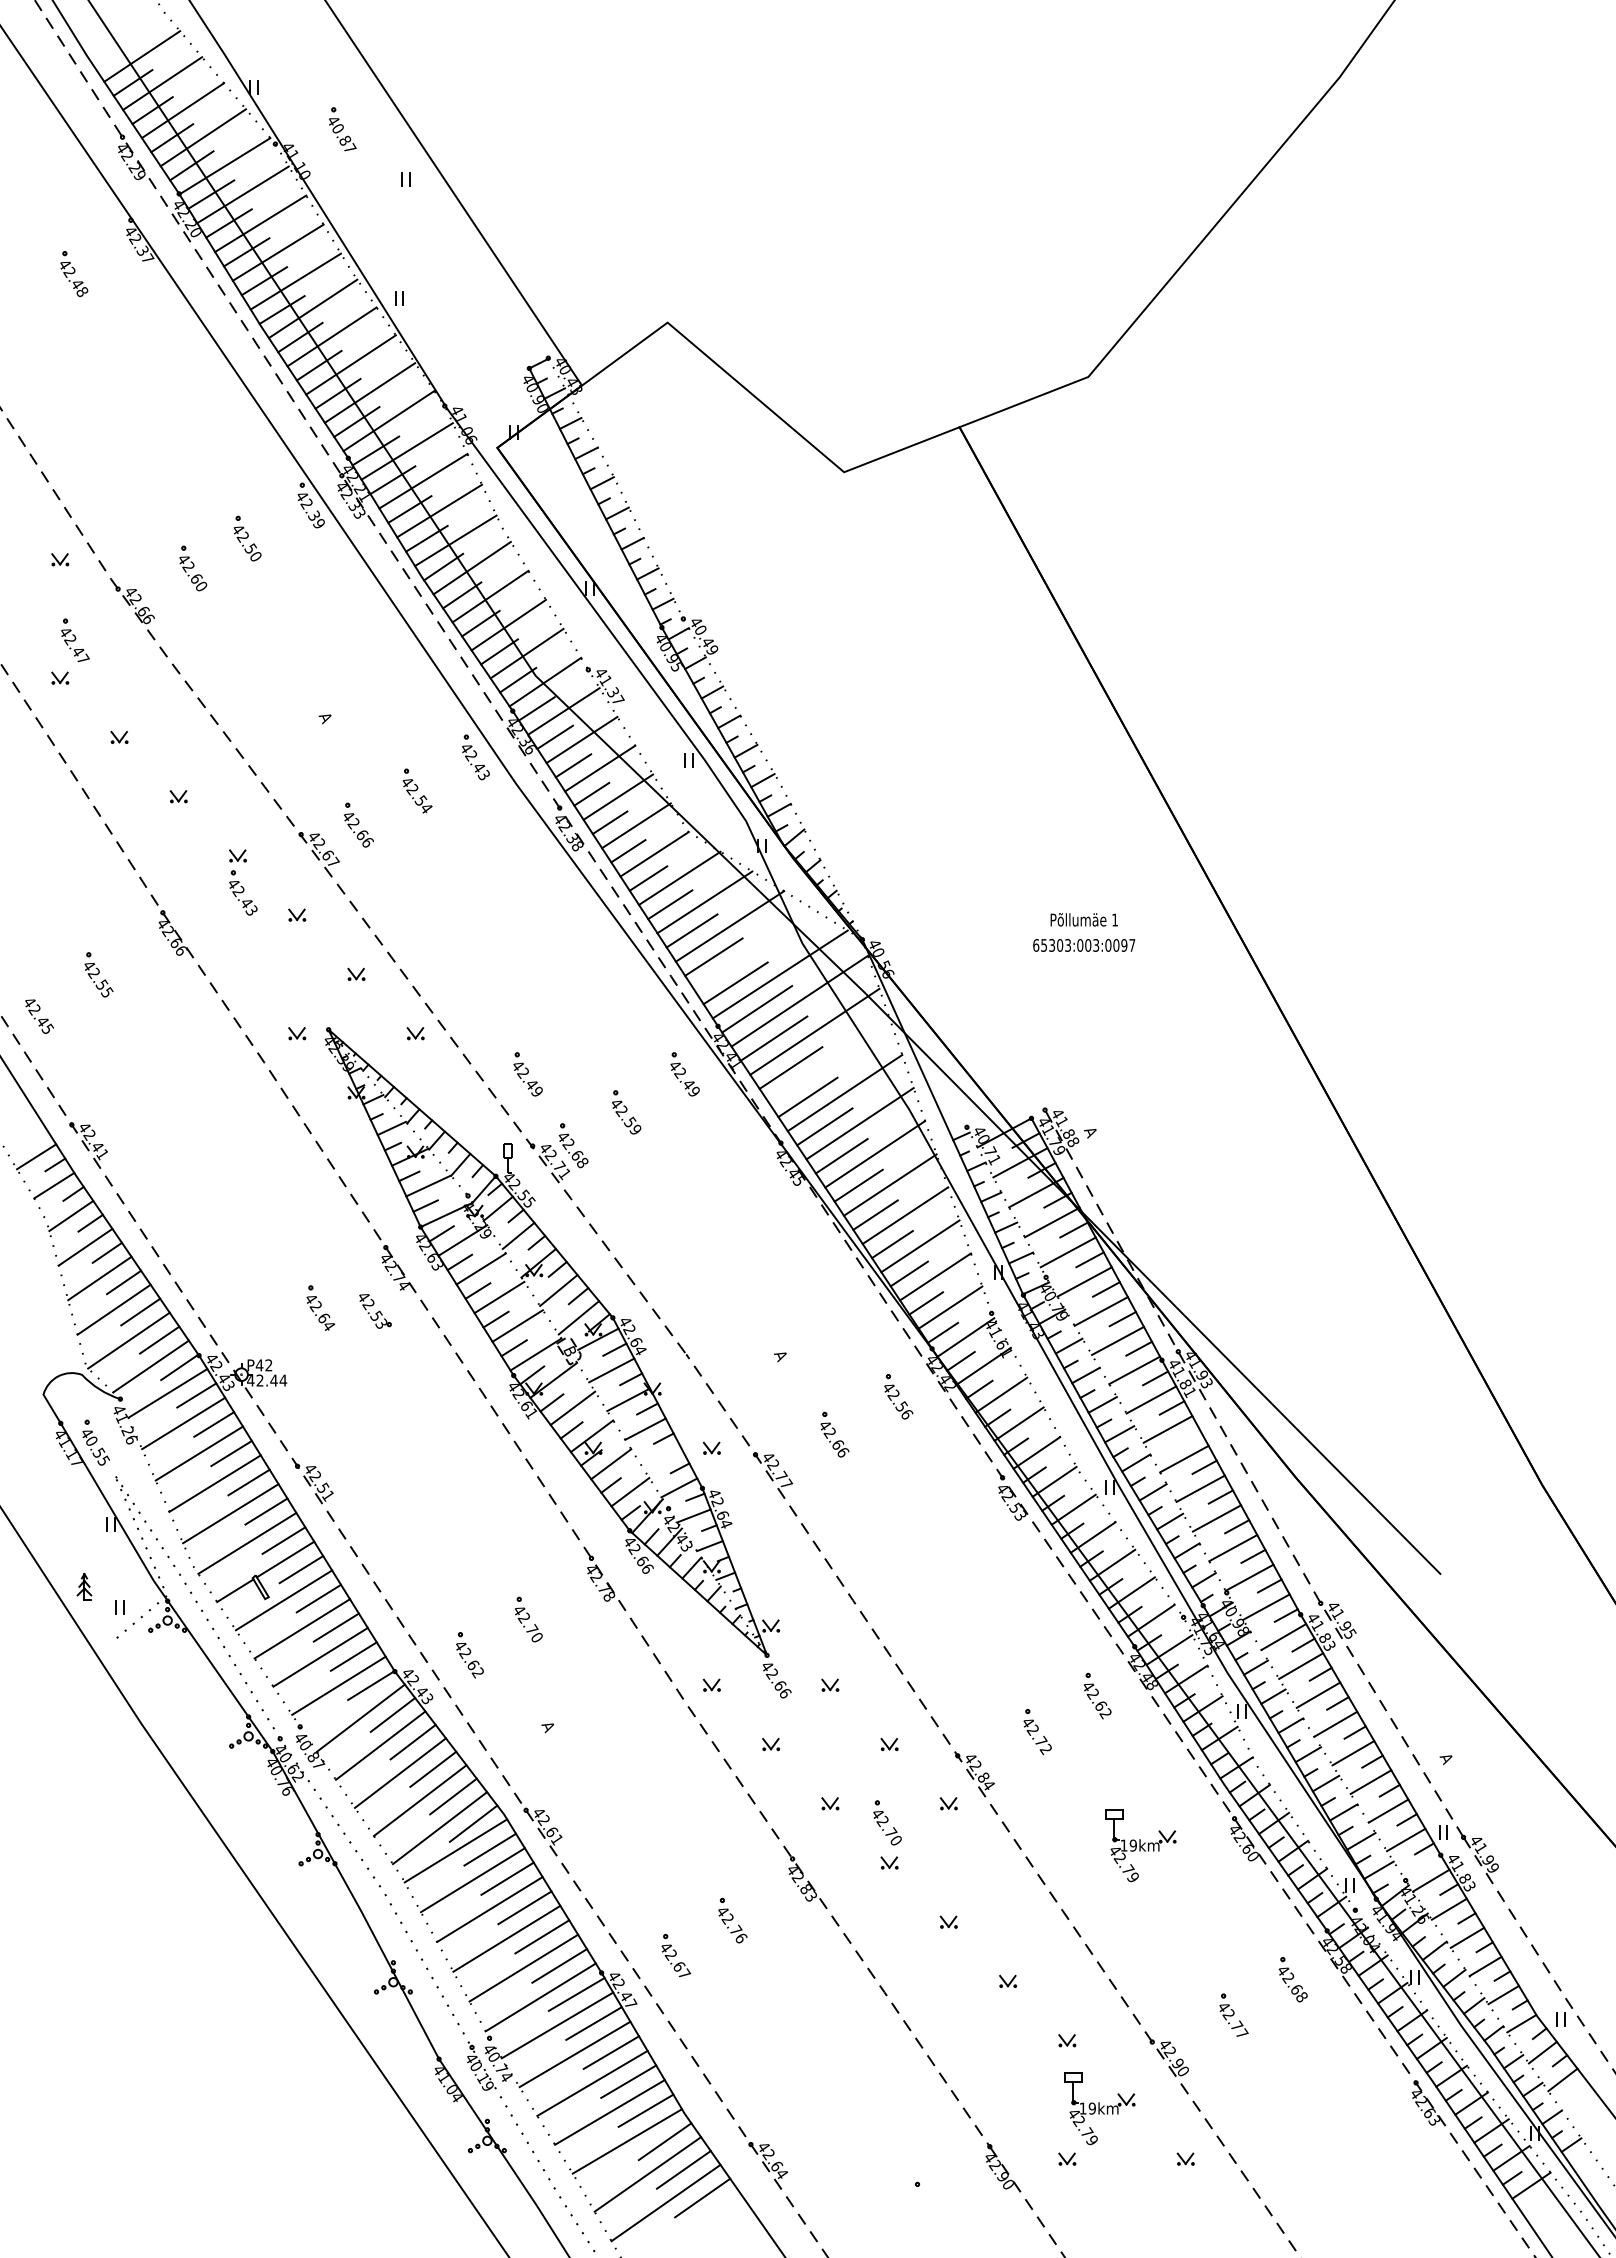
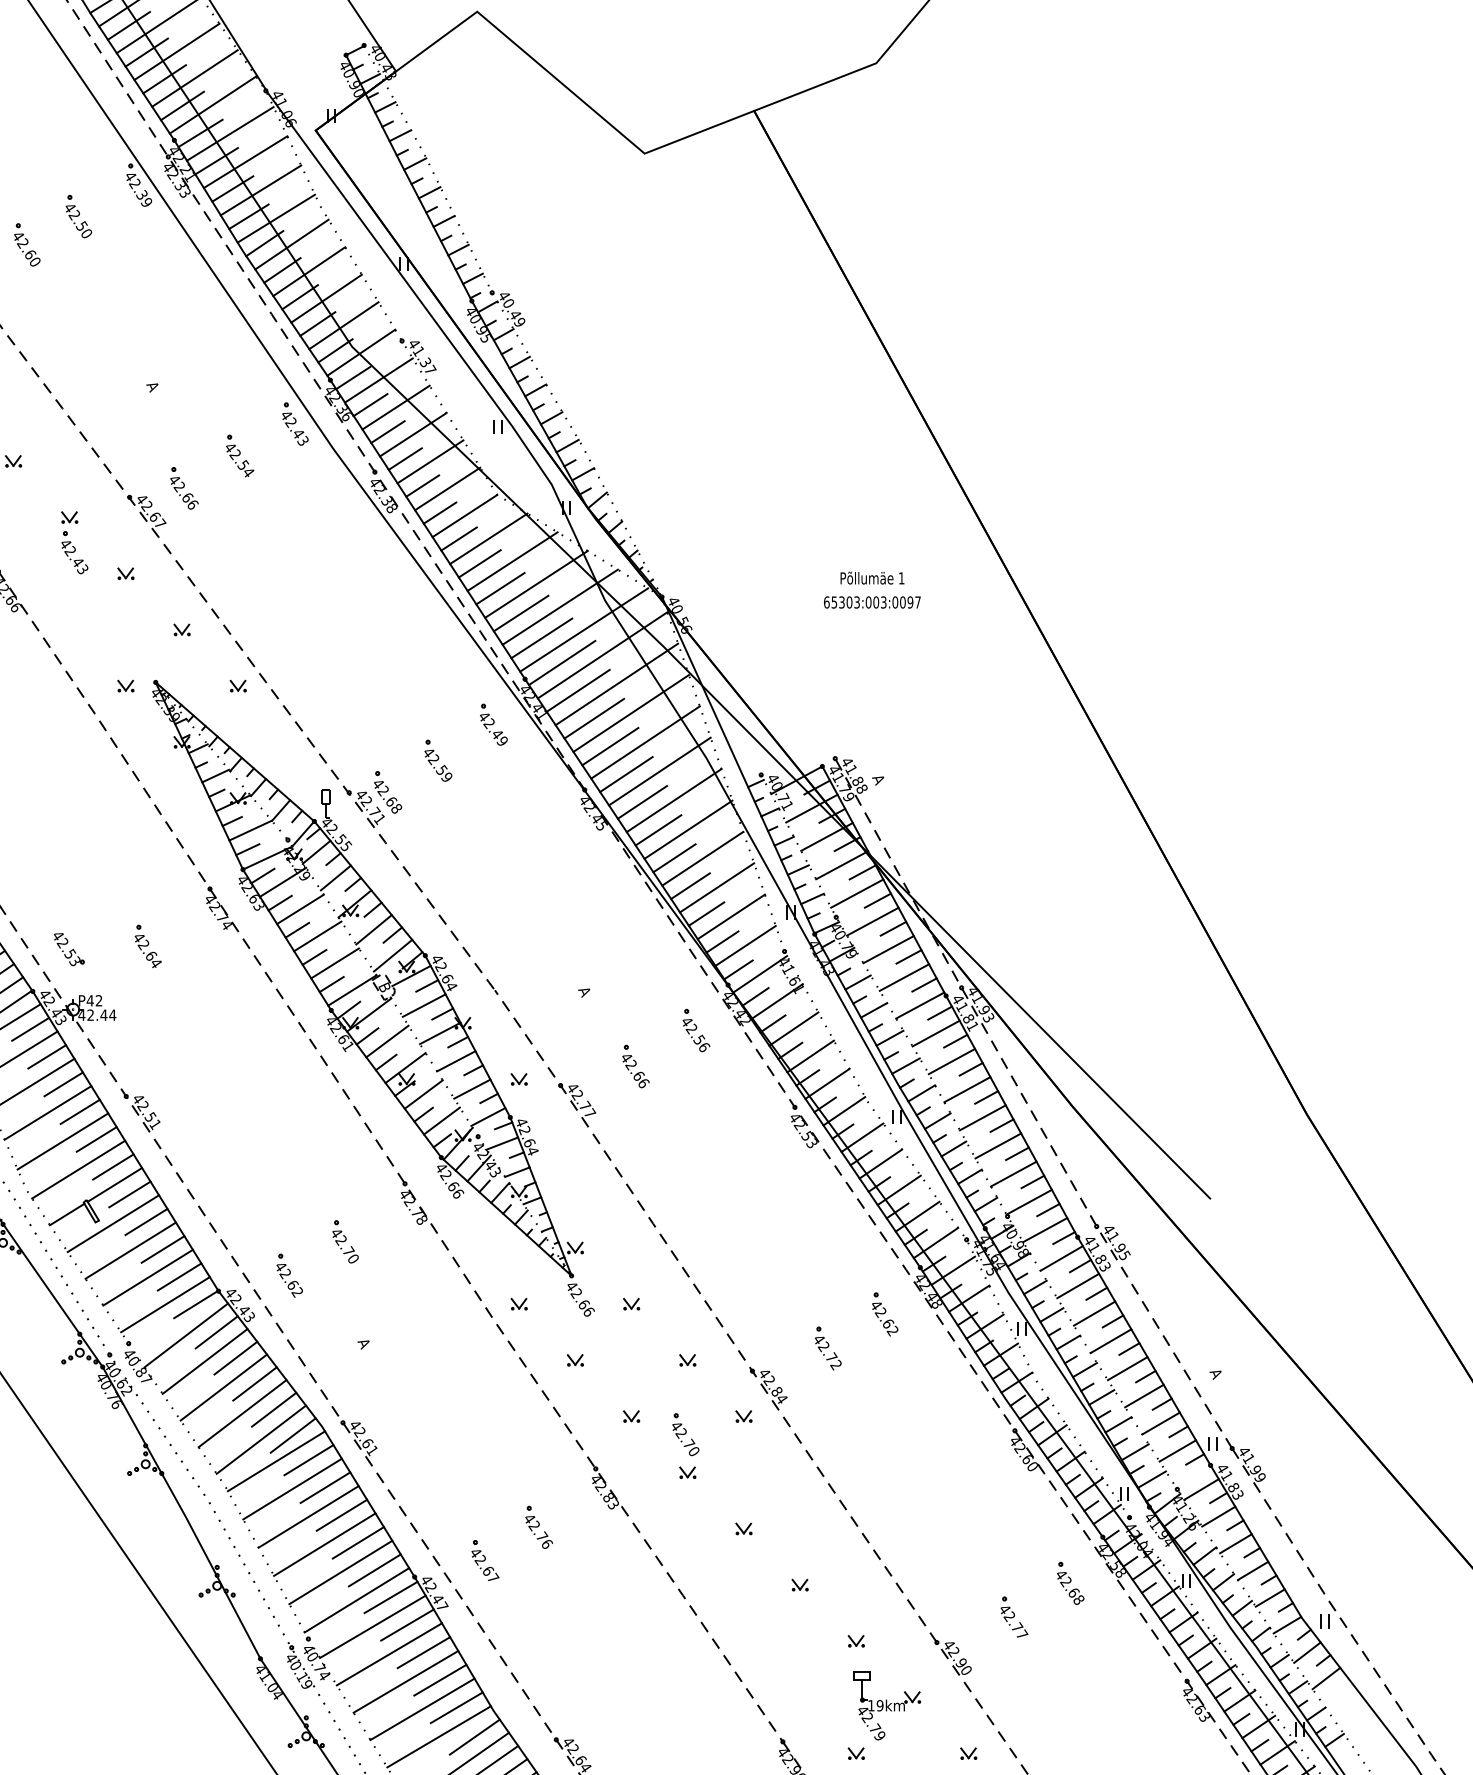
line: (754, 950) -> (559, 607), added
line: (829, 1061) -> (630, 712), added
part: (527, 1074) -> (344, 724), removed
part: (375, 1311) -> (69, 949), moved
line: (1188, 1437) -> (971, 1069), added
line: (662, 1458) -> (472, 1089), added
part: (1140, 1845) -> (925, 1456), removed

